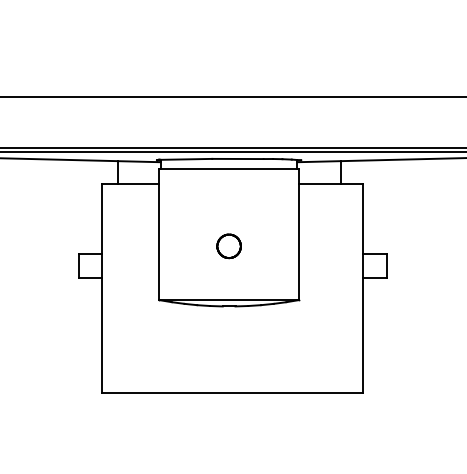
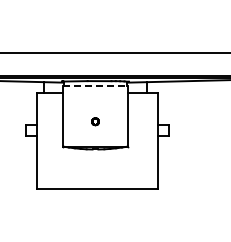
line: (229, 170) -> (95, 86), solid -> dashed
part: (229, 246) -> (95, 121), size x0.6

